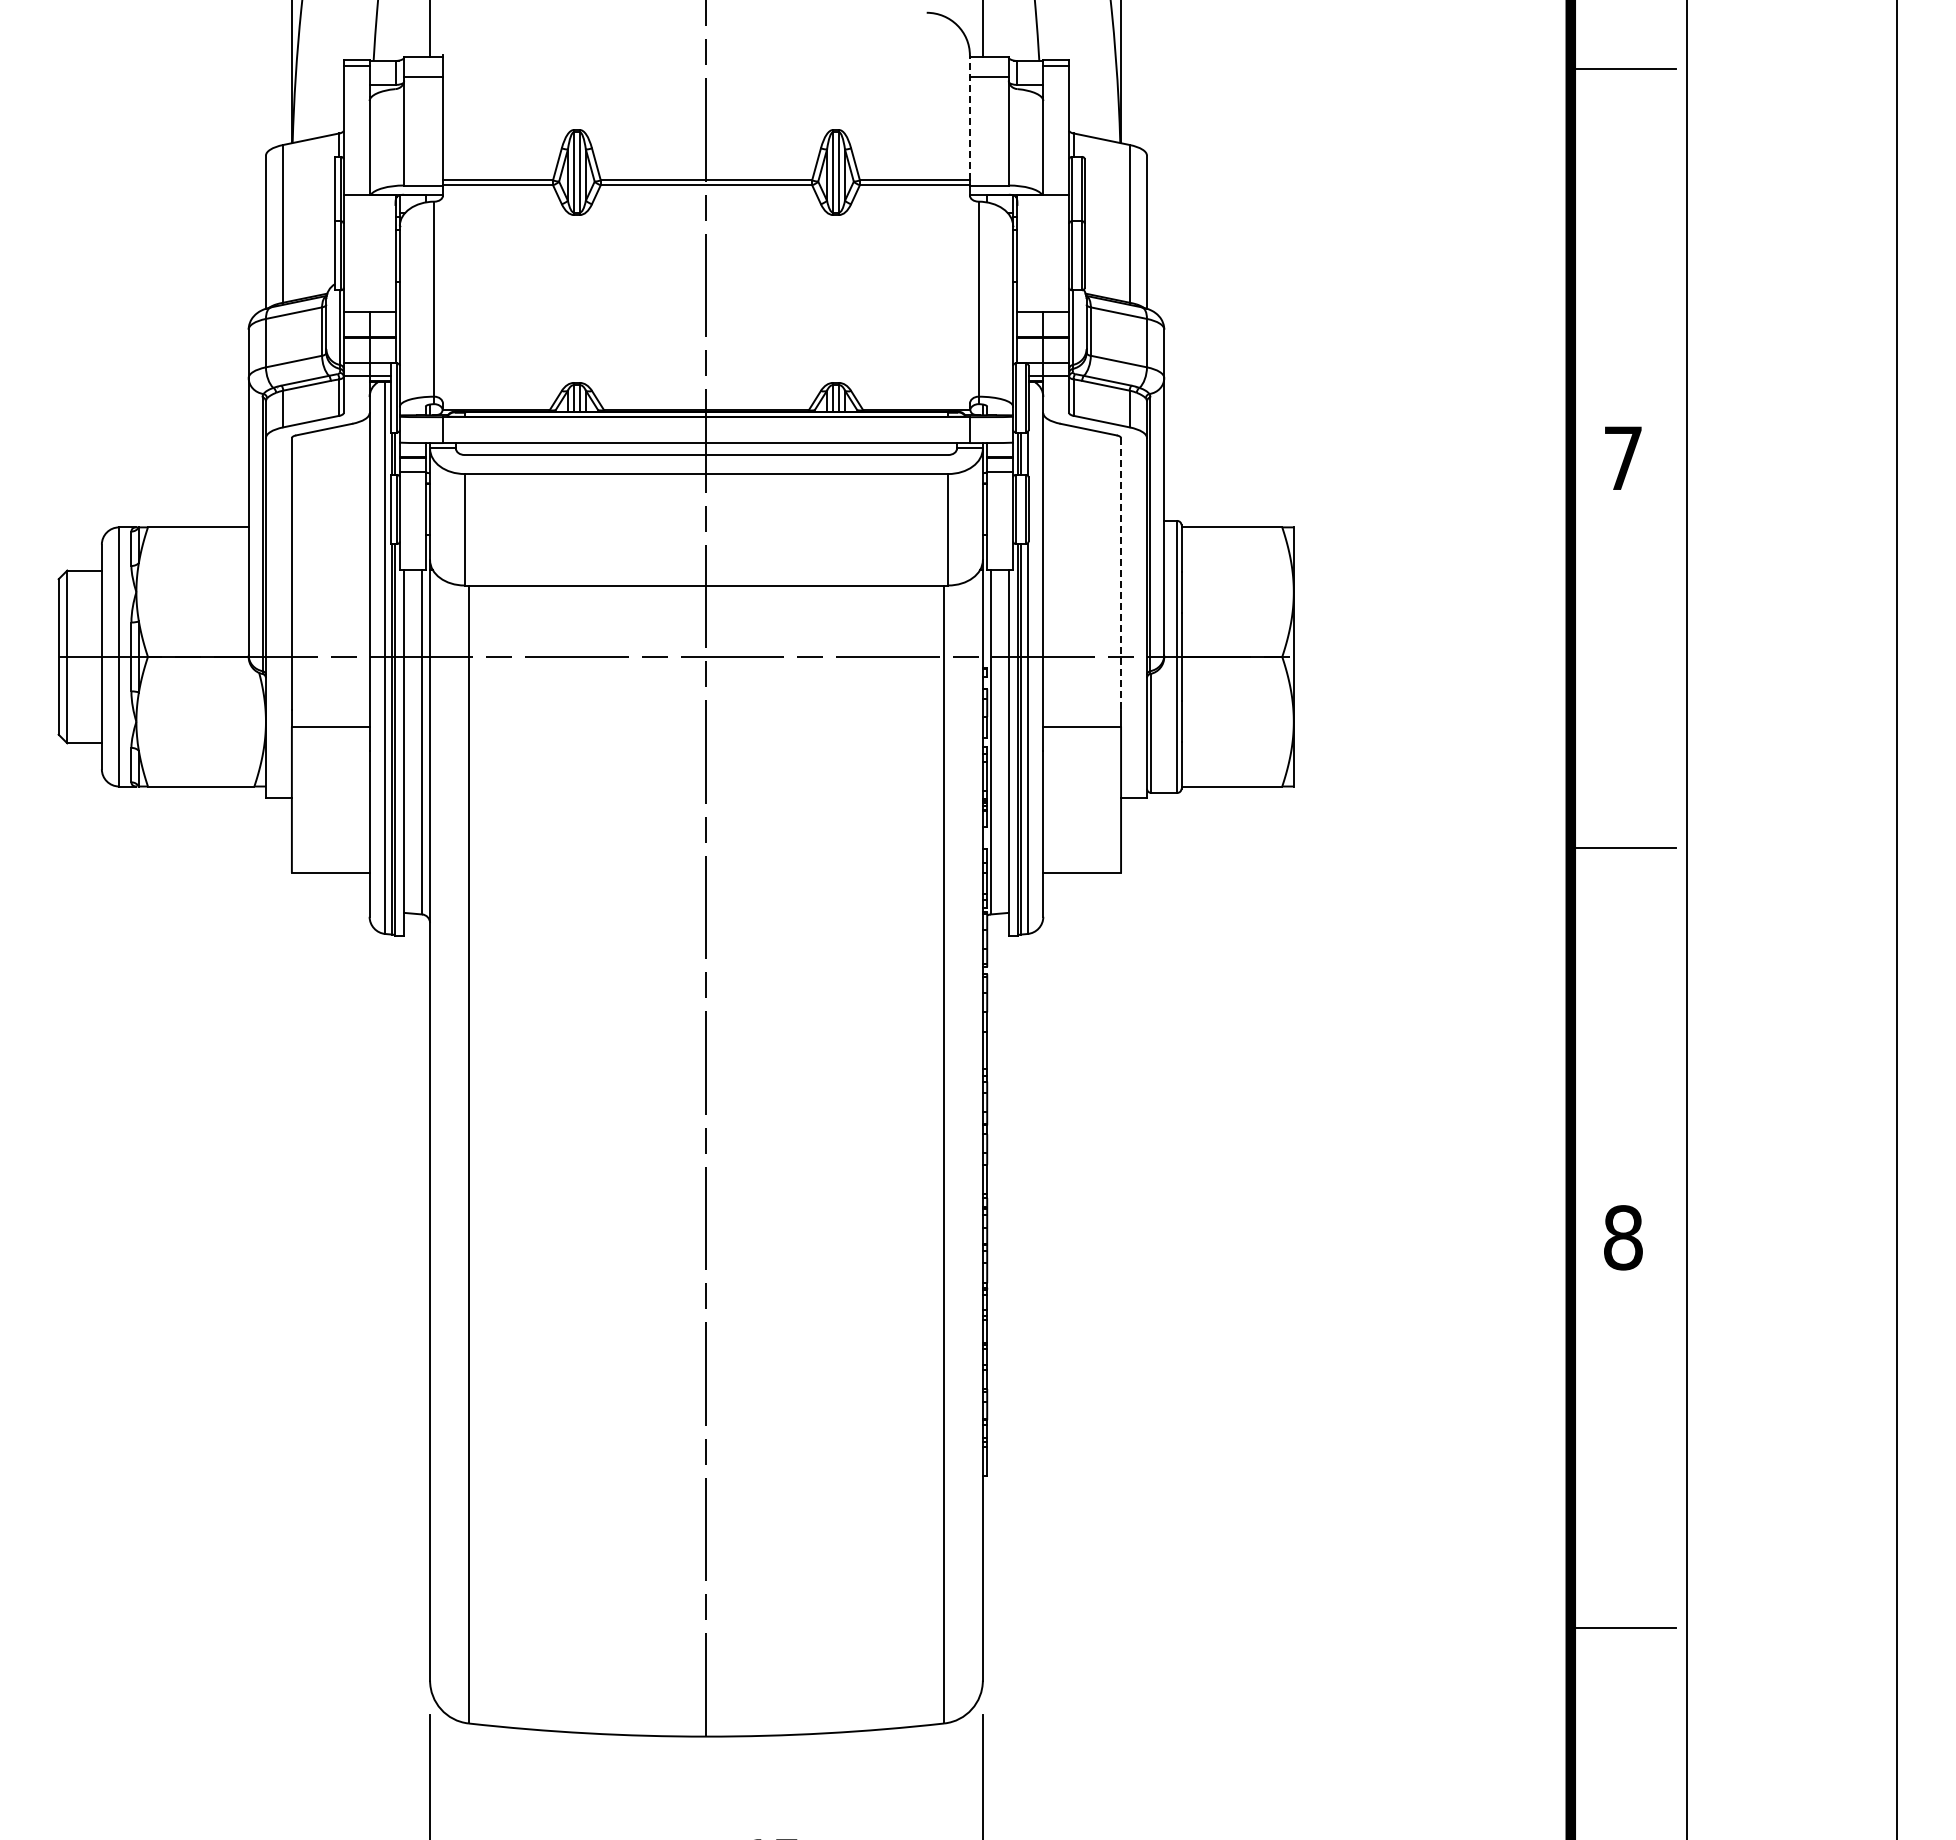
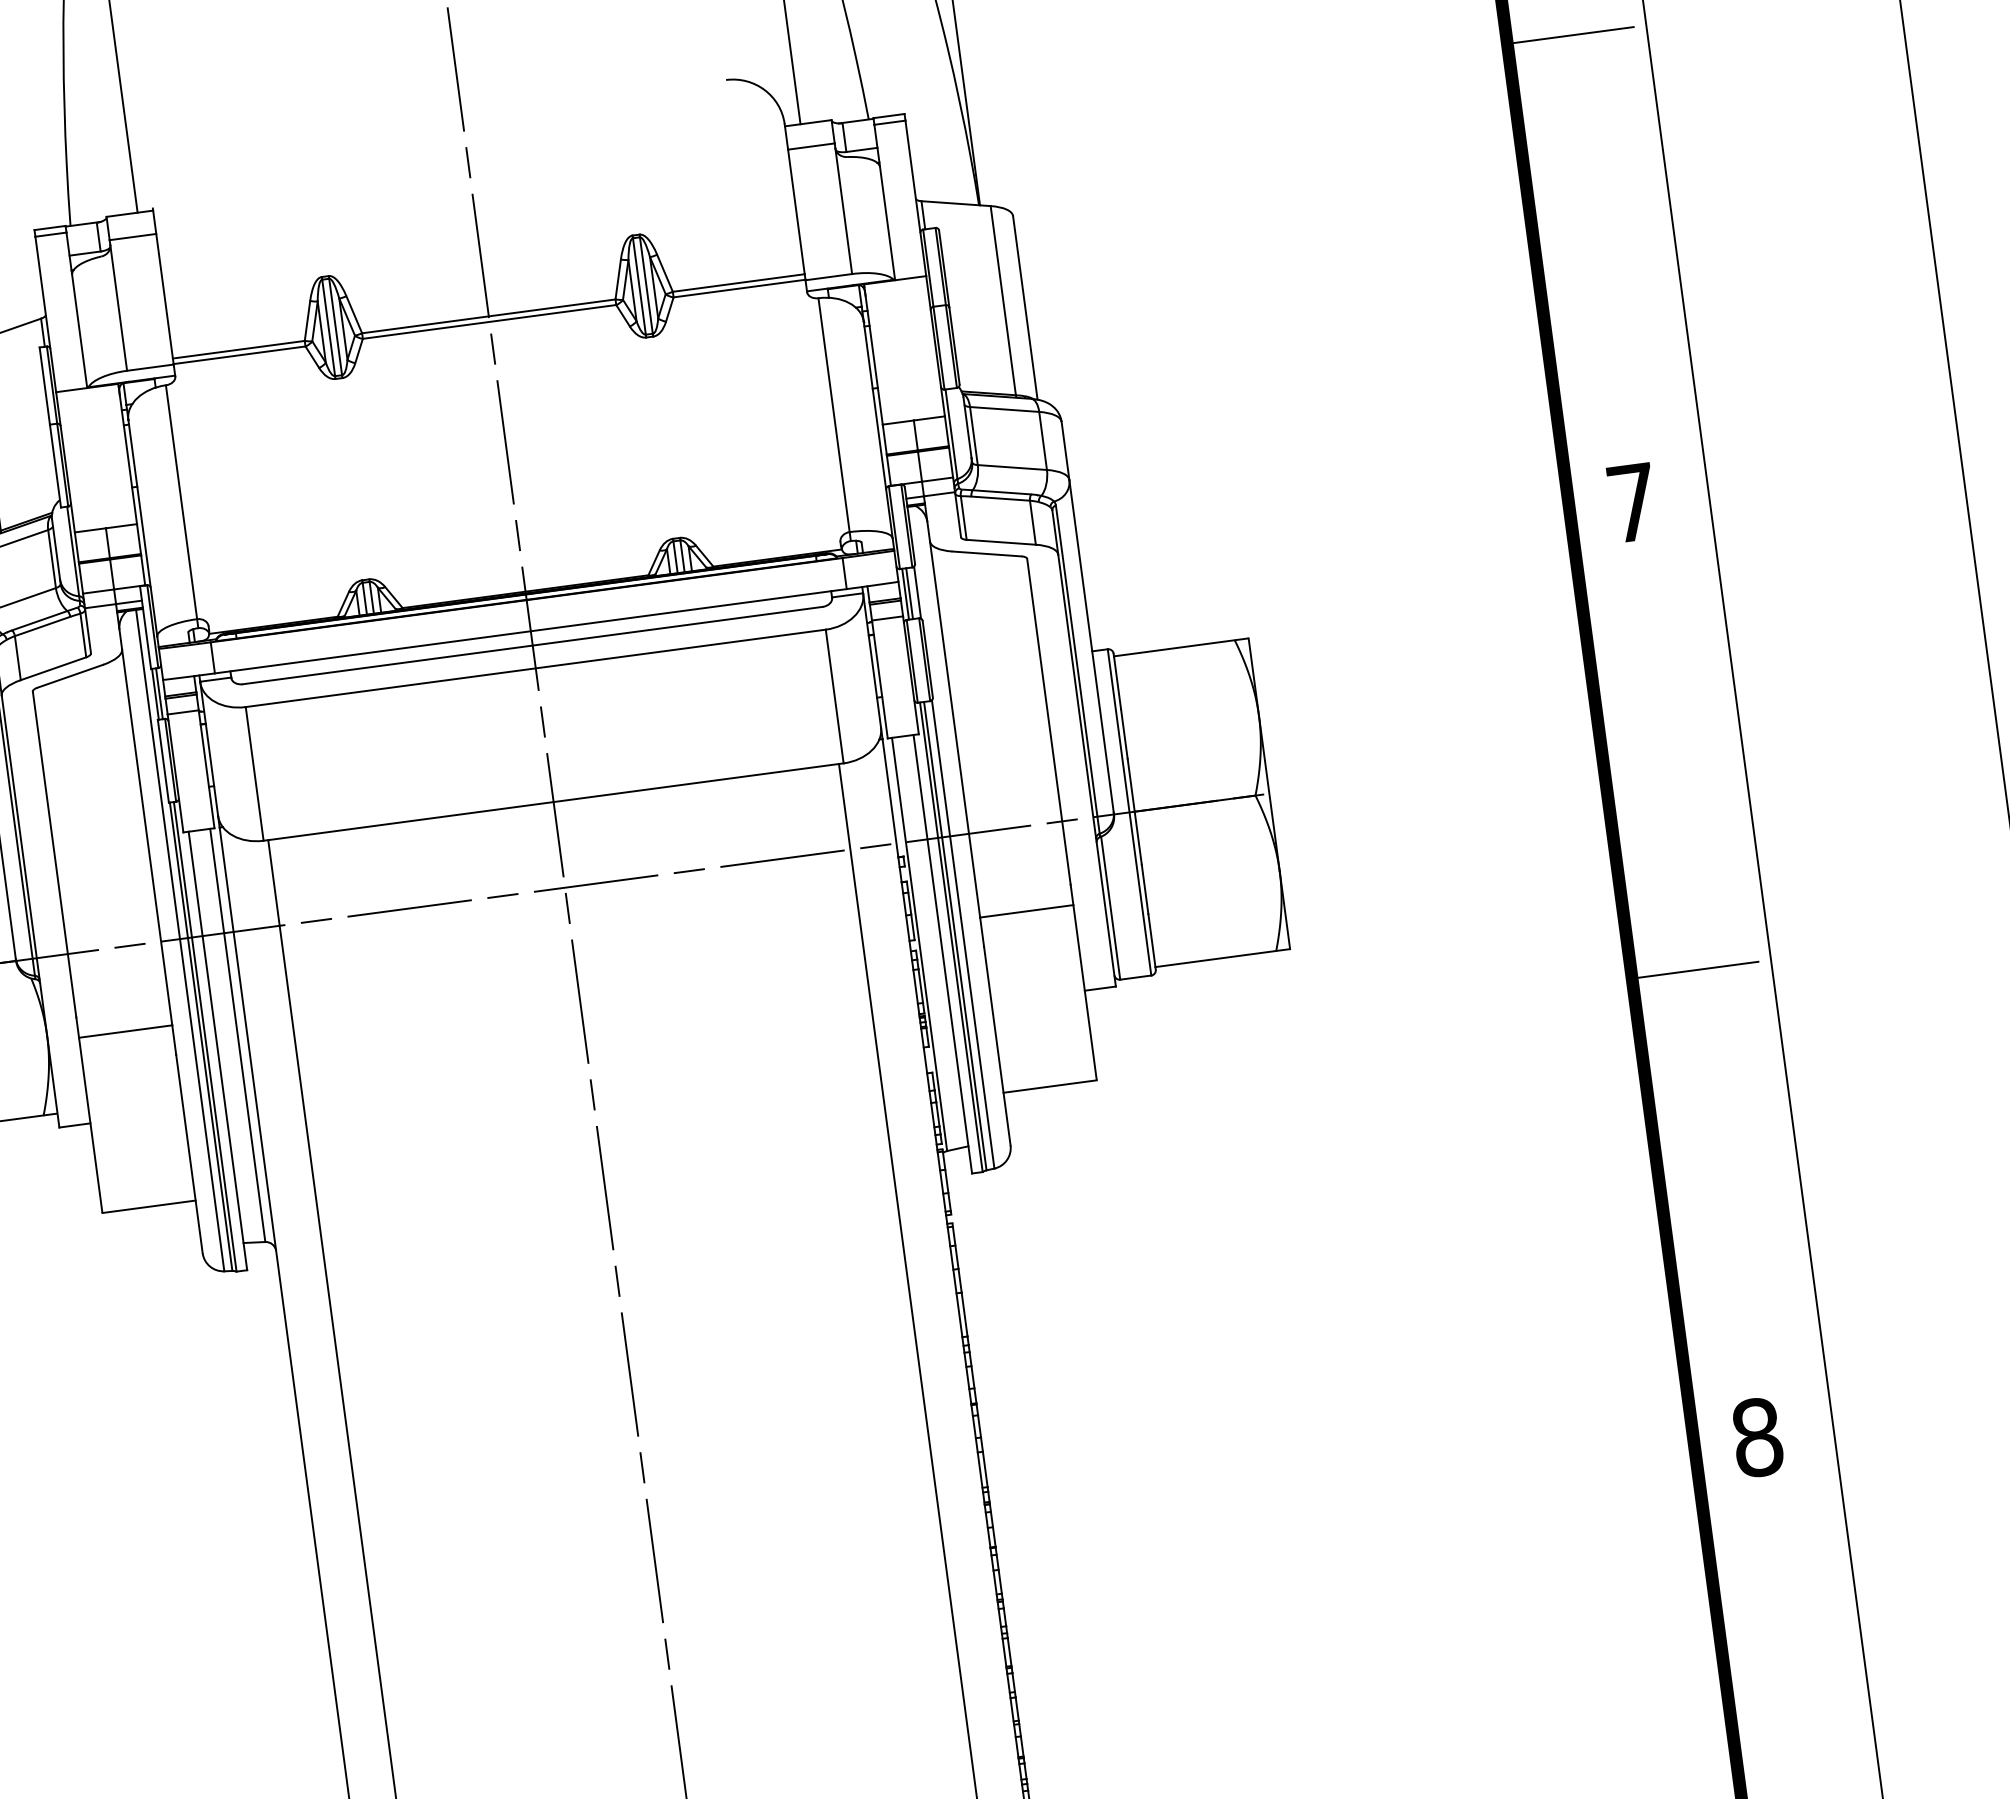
line: (969, 117) -> (794, 198), dashed -> solid
line: (1121, 573) -> (1049, 721), dashed -> solid

